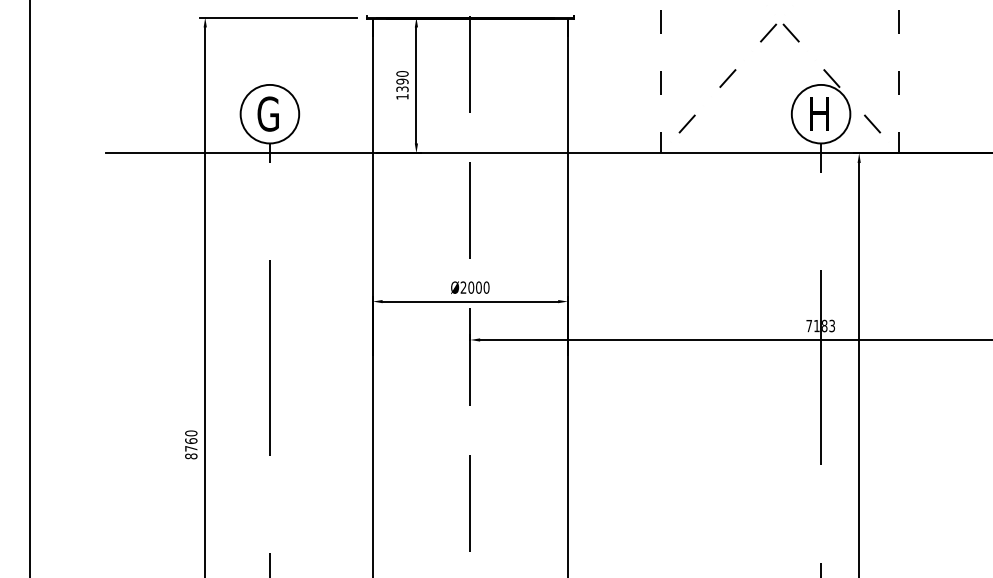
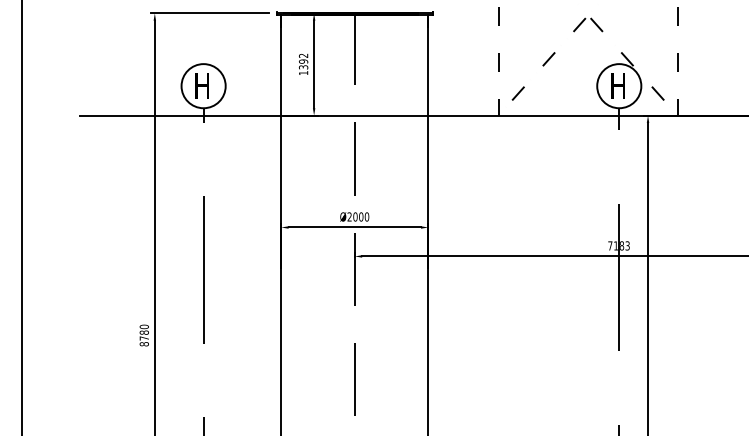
text: (402, 73) -> (303, 55), 1390 -> 1392
text: (268, 113) -> (202, 85), G -> H
text: (190, 440) -> (143, 332), 8760 -> 8780

